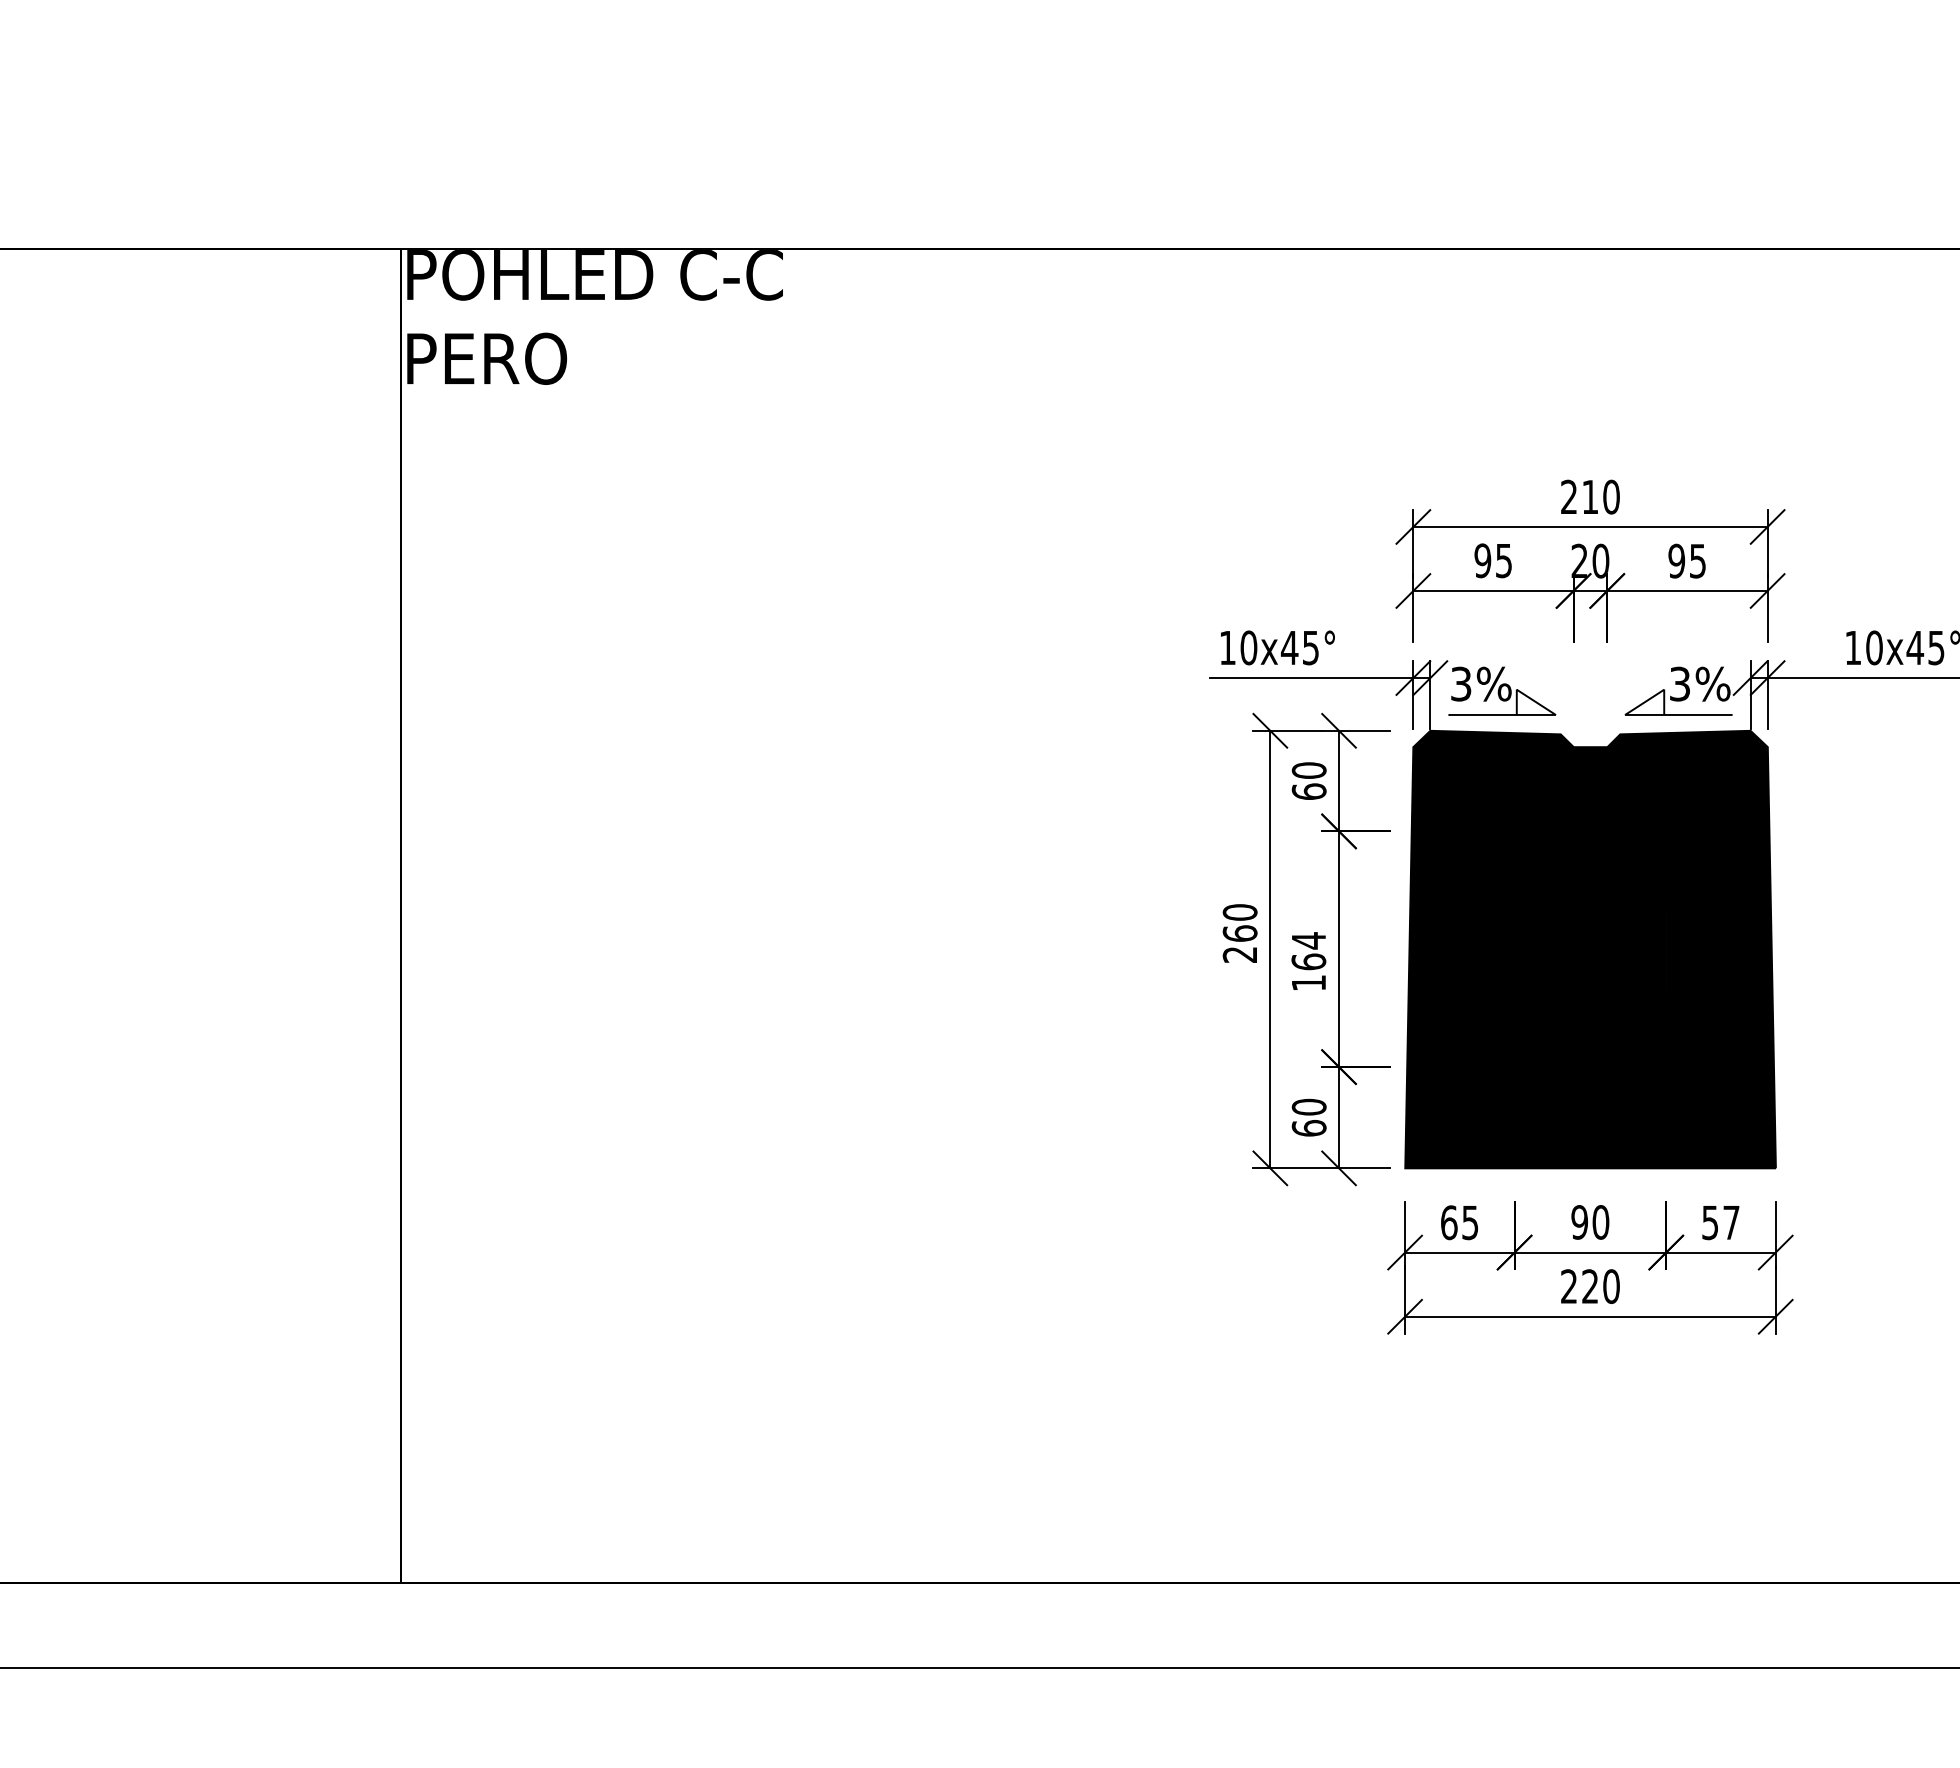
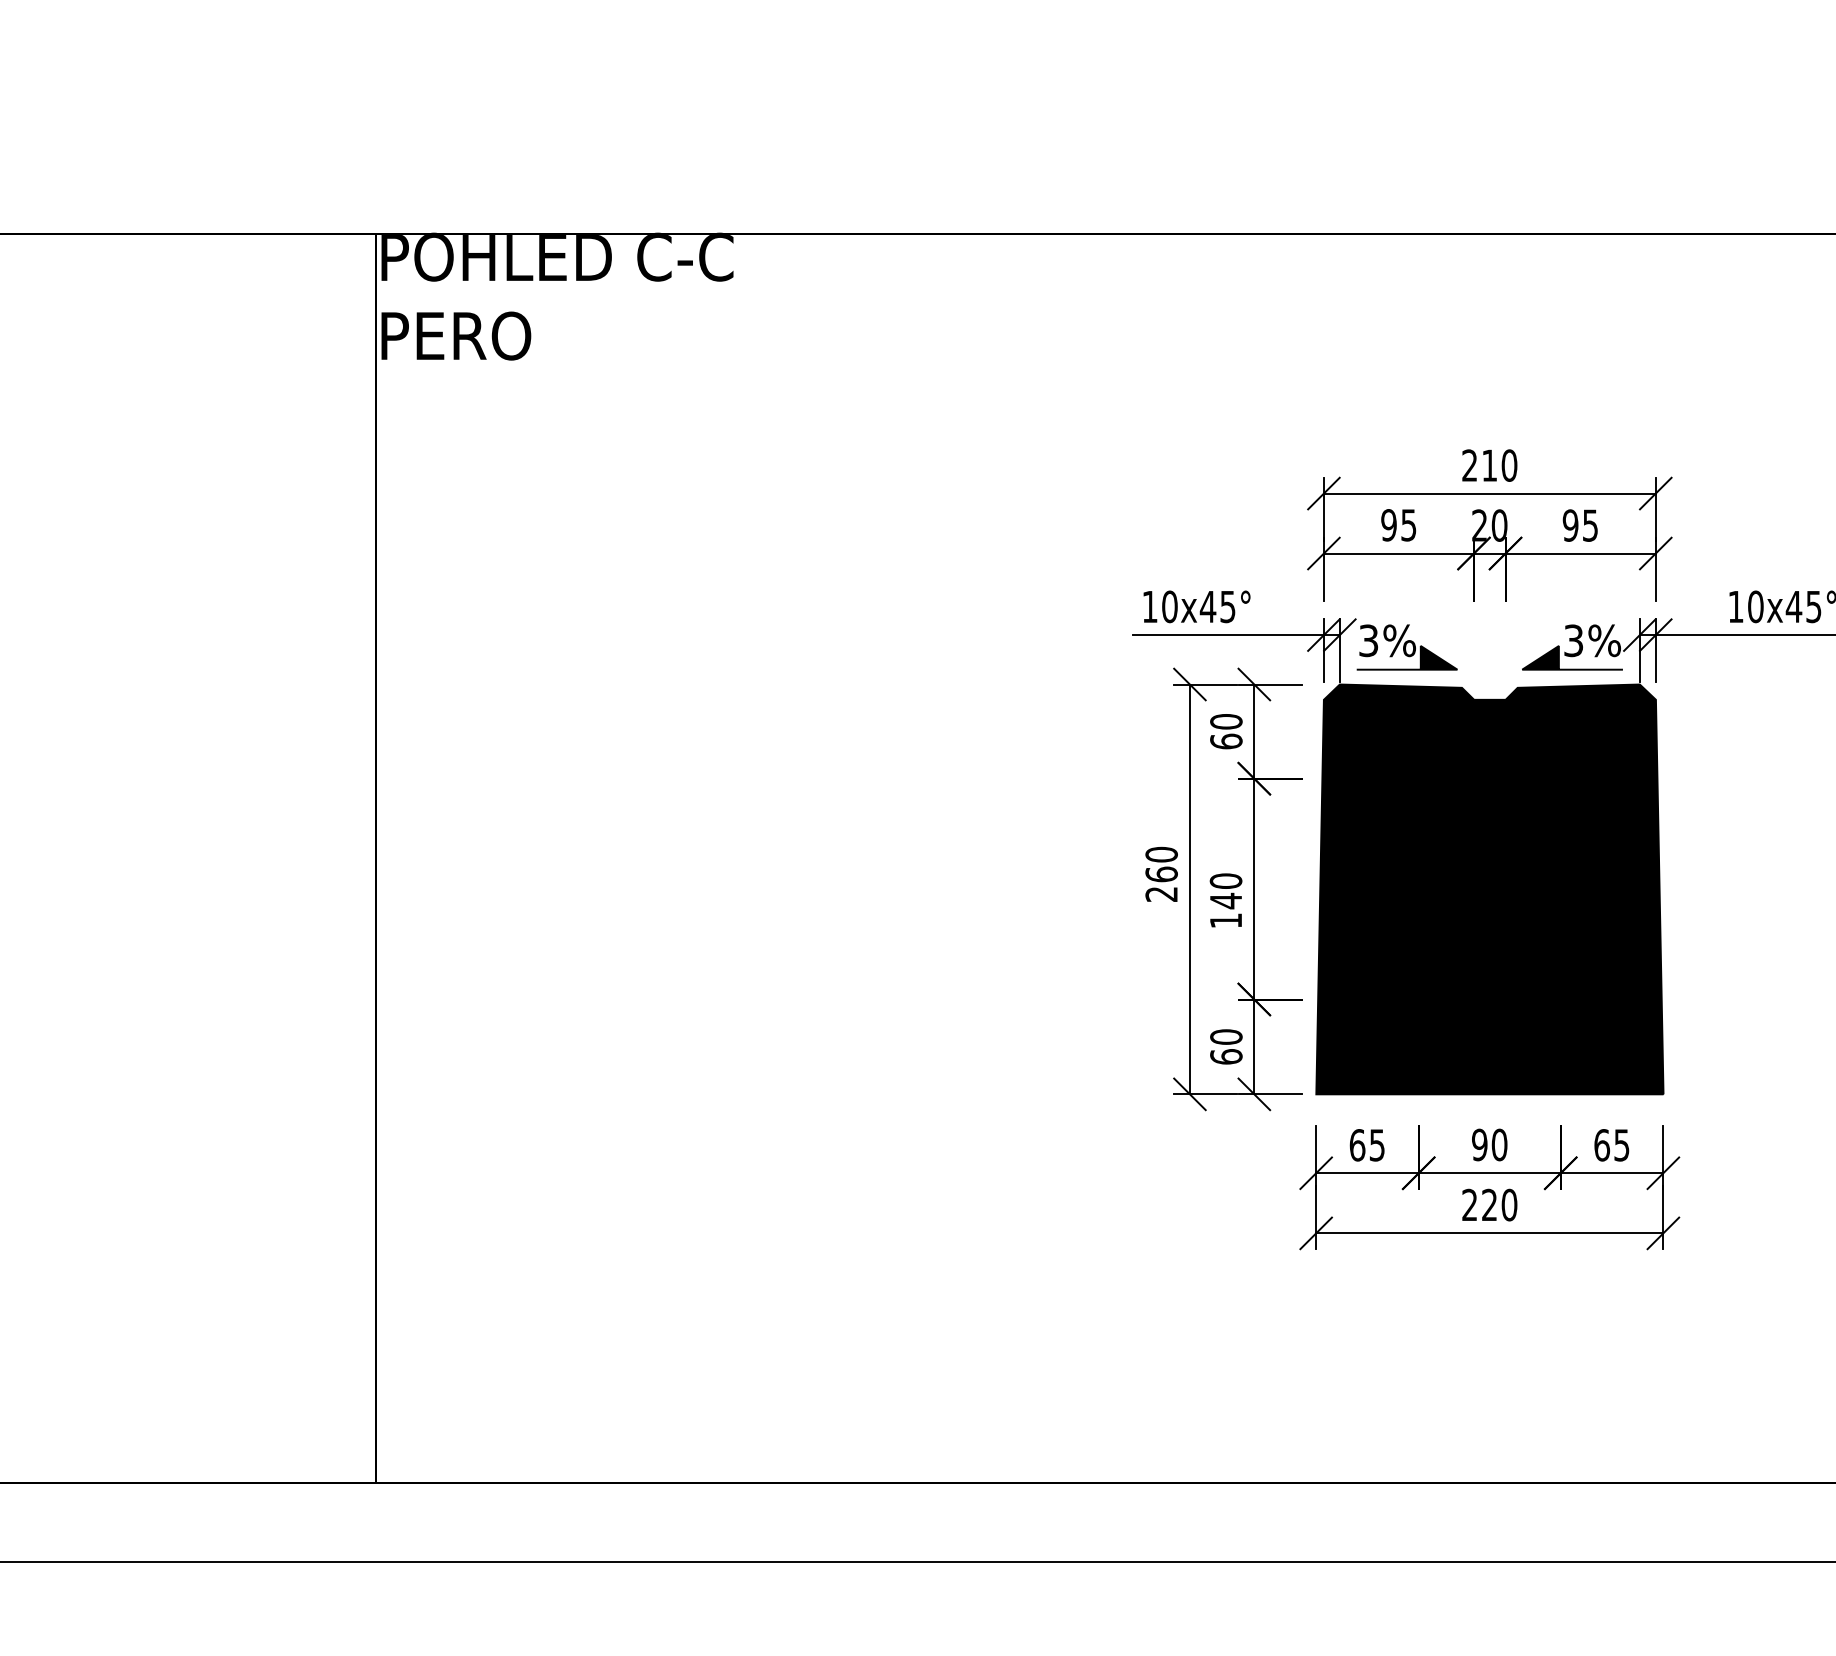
fill: (1535, 701) -> (1438, 657), added
fill: (1644, 701) -> (1540, 657), added
text: (1308, 951) -> (1225, 891), 164 -> 140
text: (1720, 1222) -> (1611, 1145), 57 -> 65

